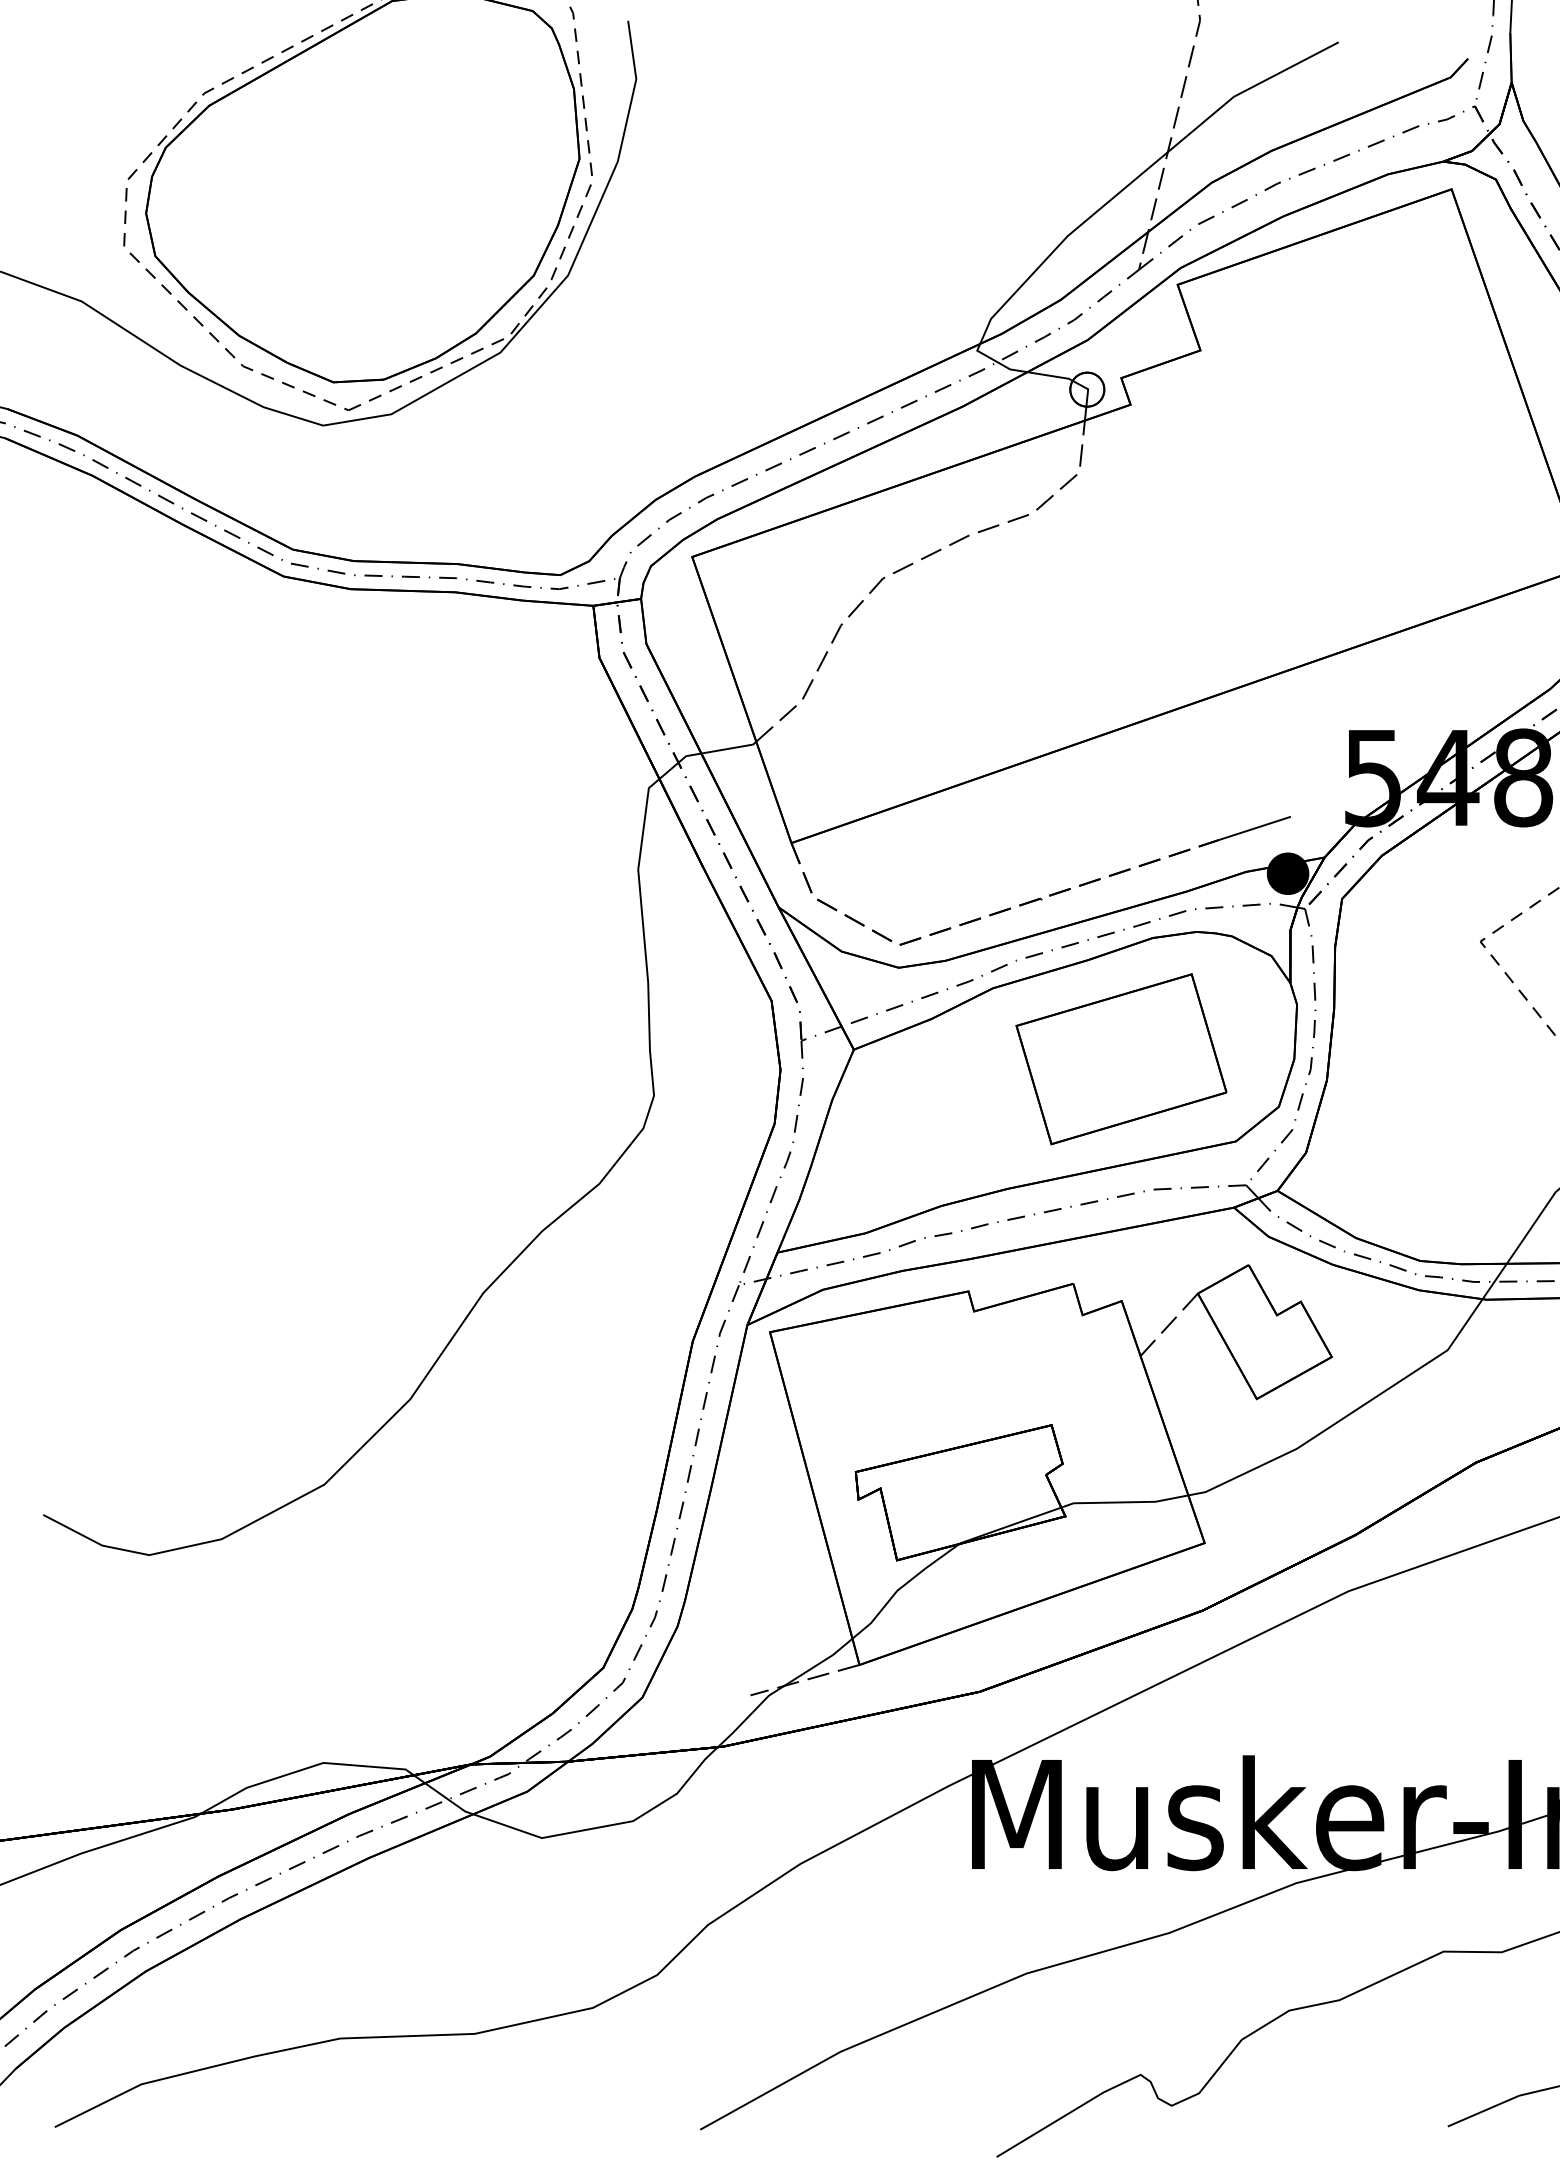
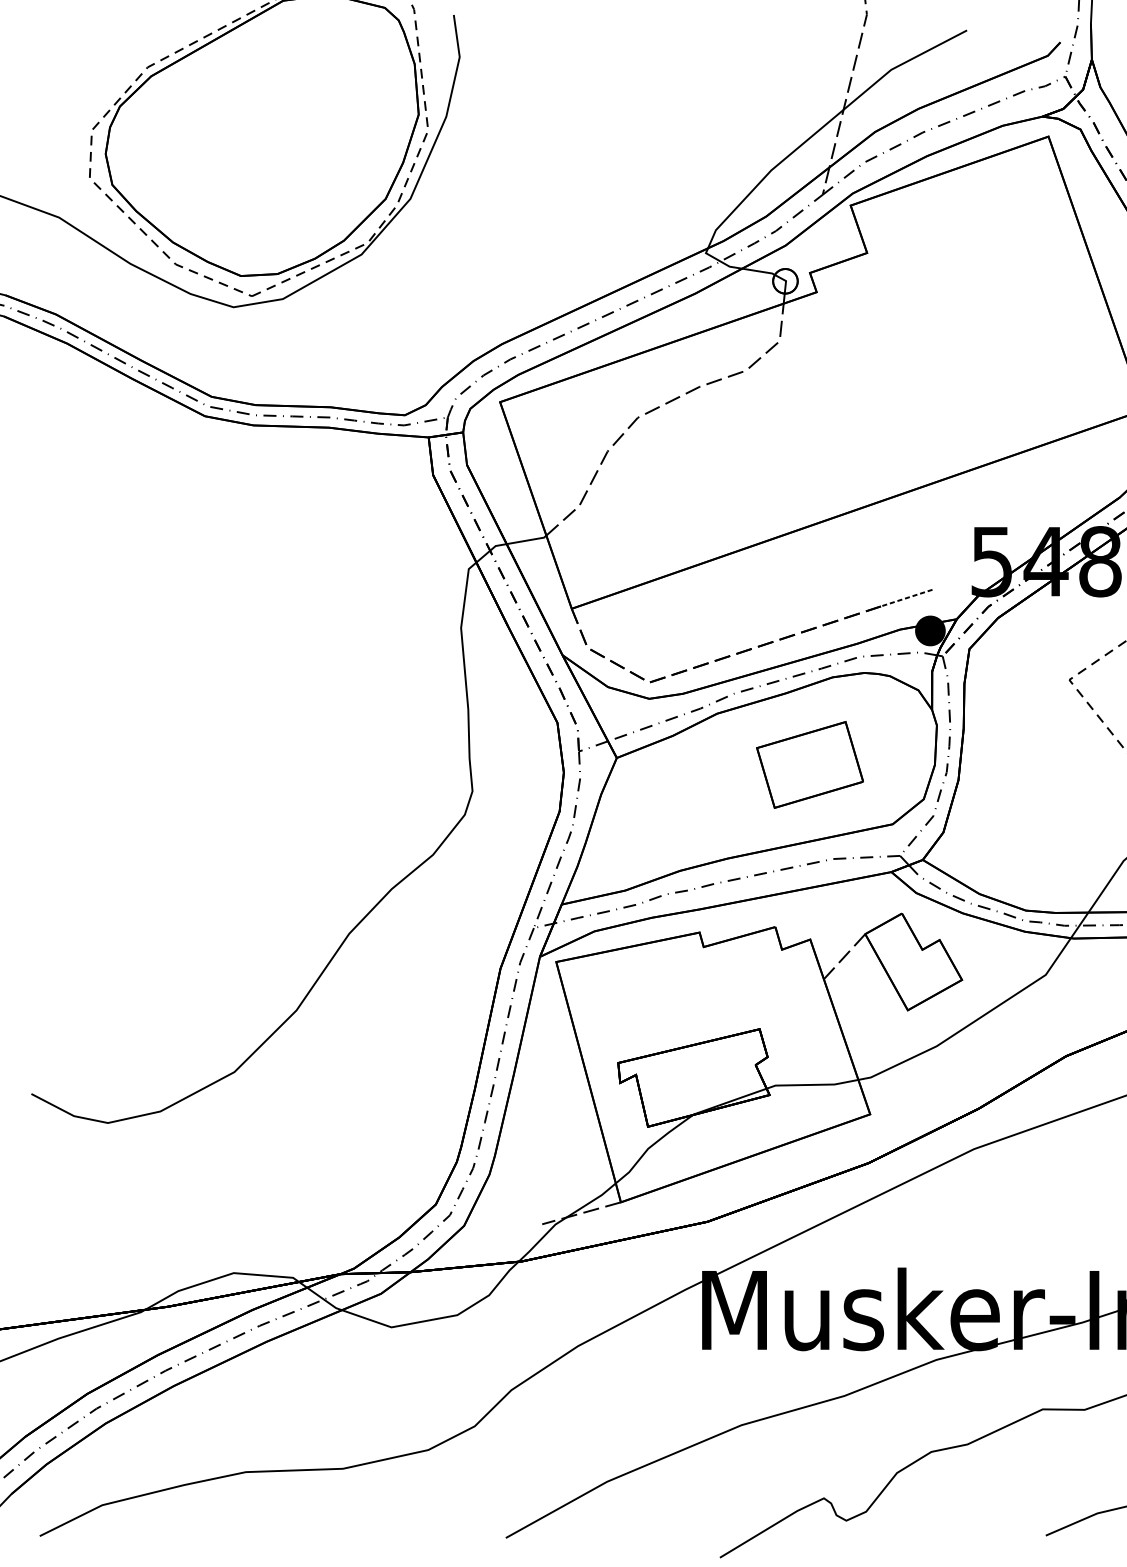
line: (1254, 828) -> (906, 598), solid -> dashed
part: (1121, 1059) -> (810, 765), size x0.7

